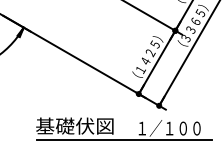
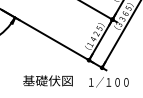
line: (123, 139) -> (79, 89), removed

